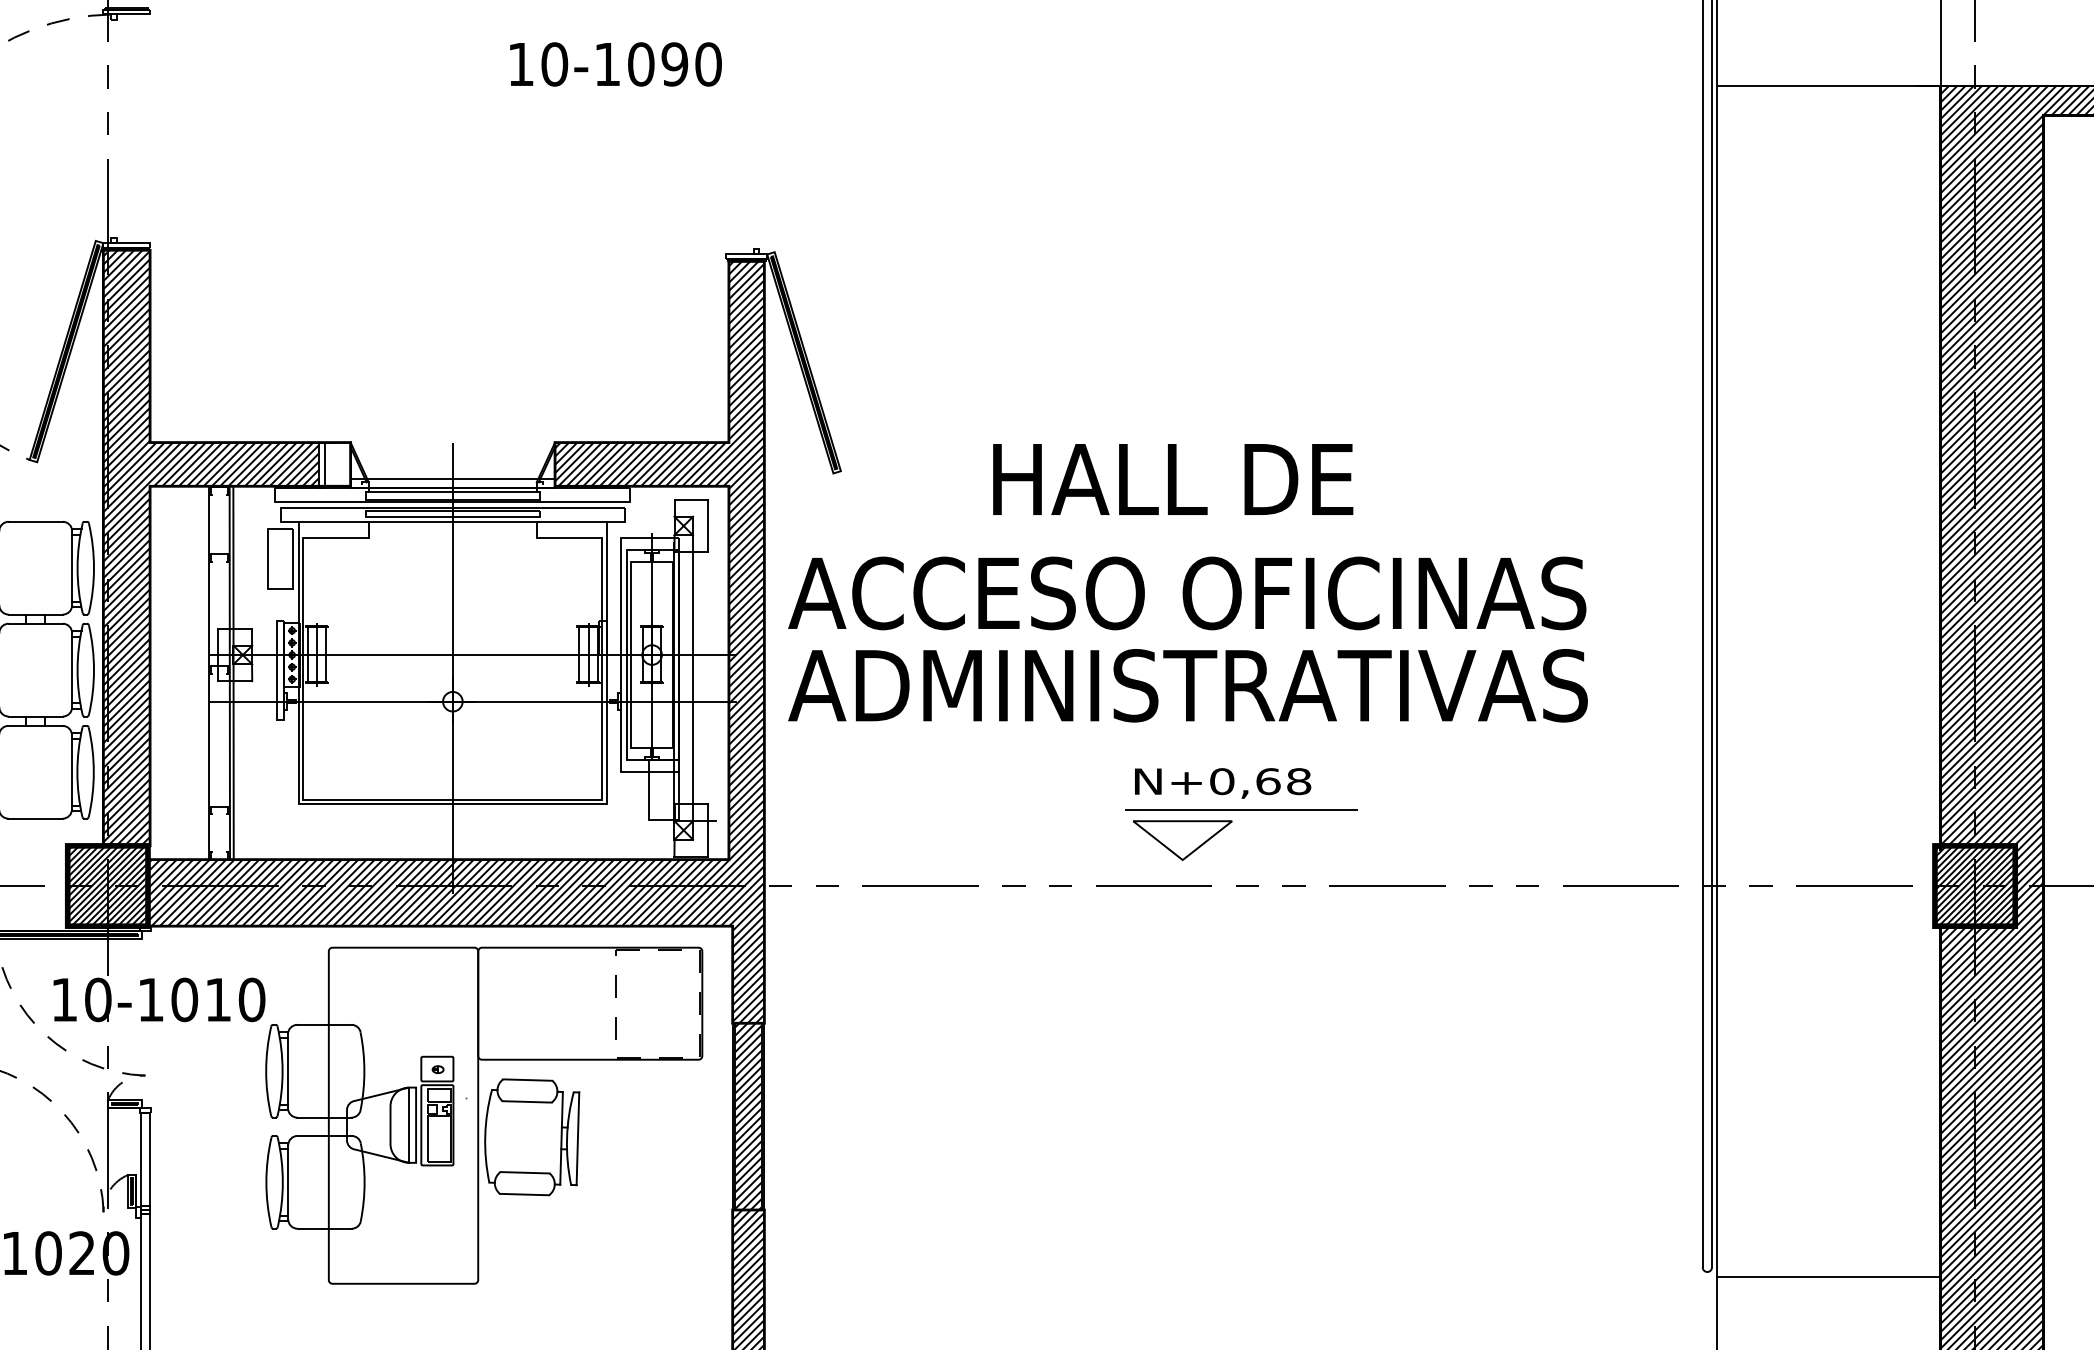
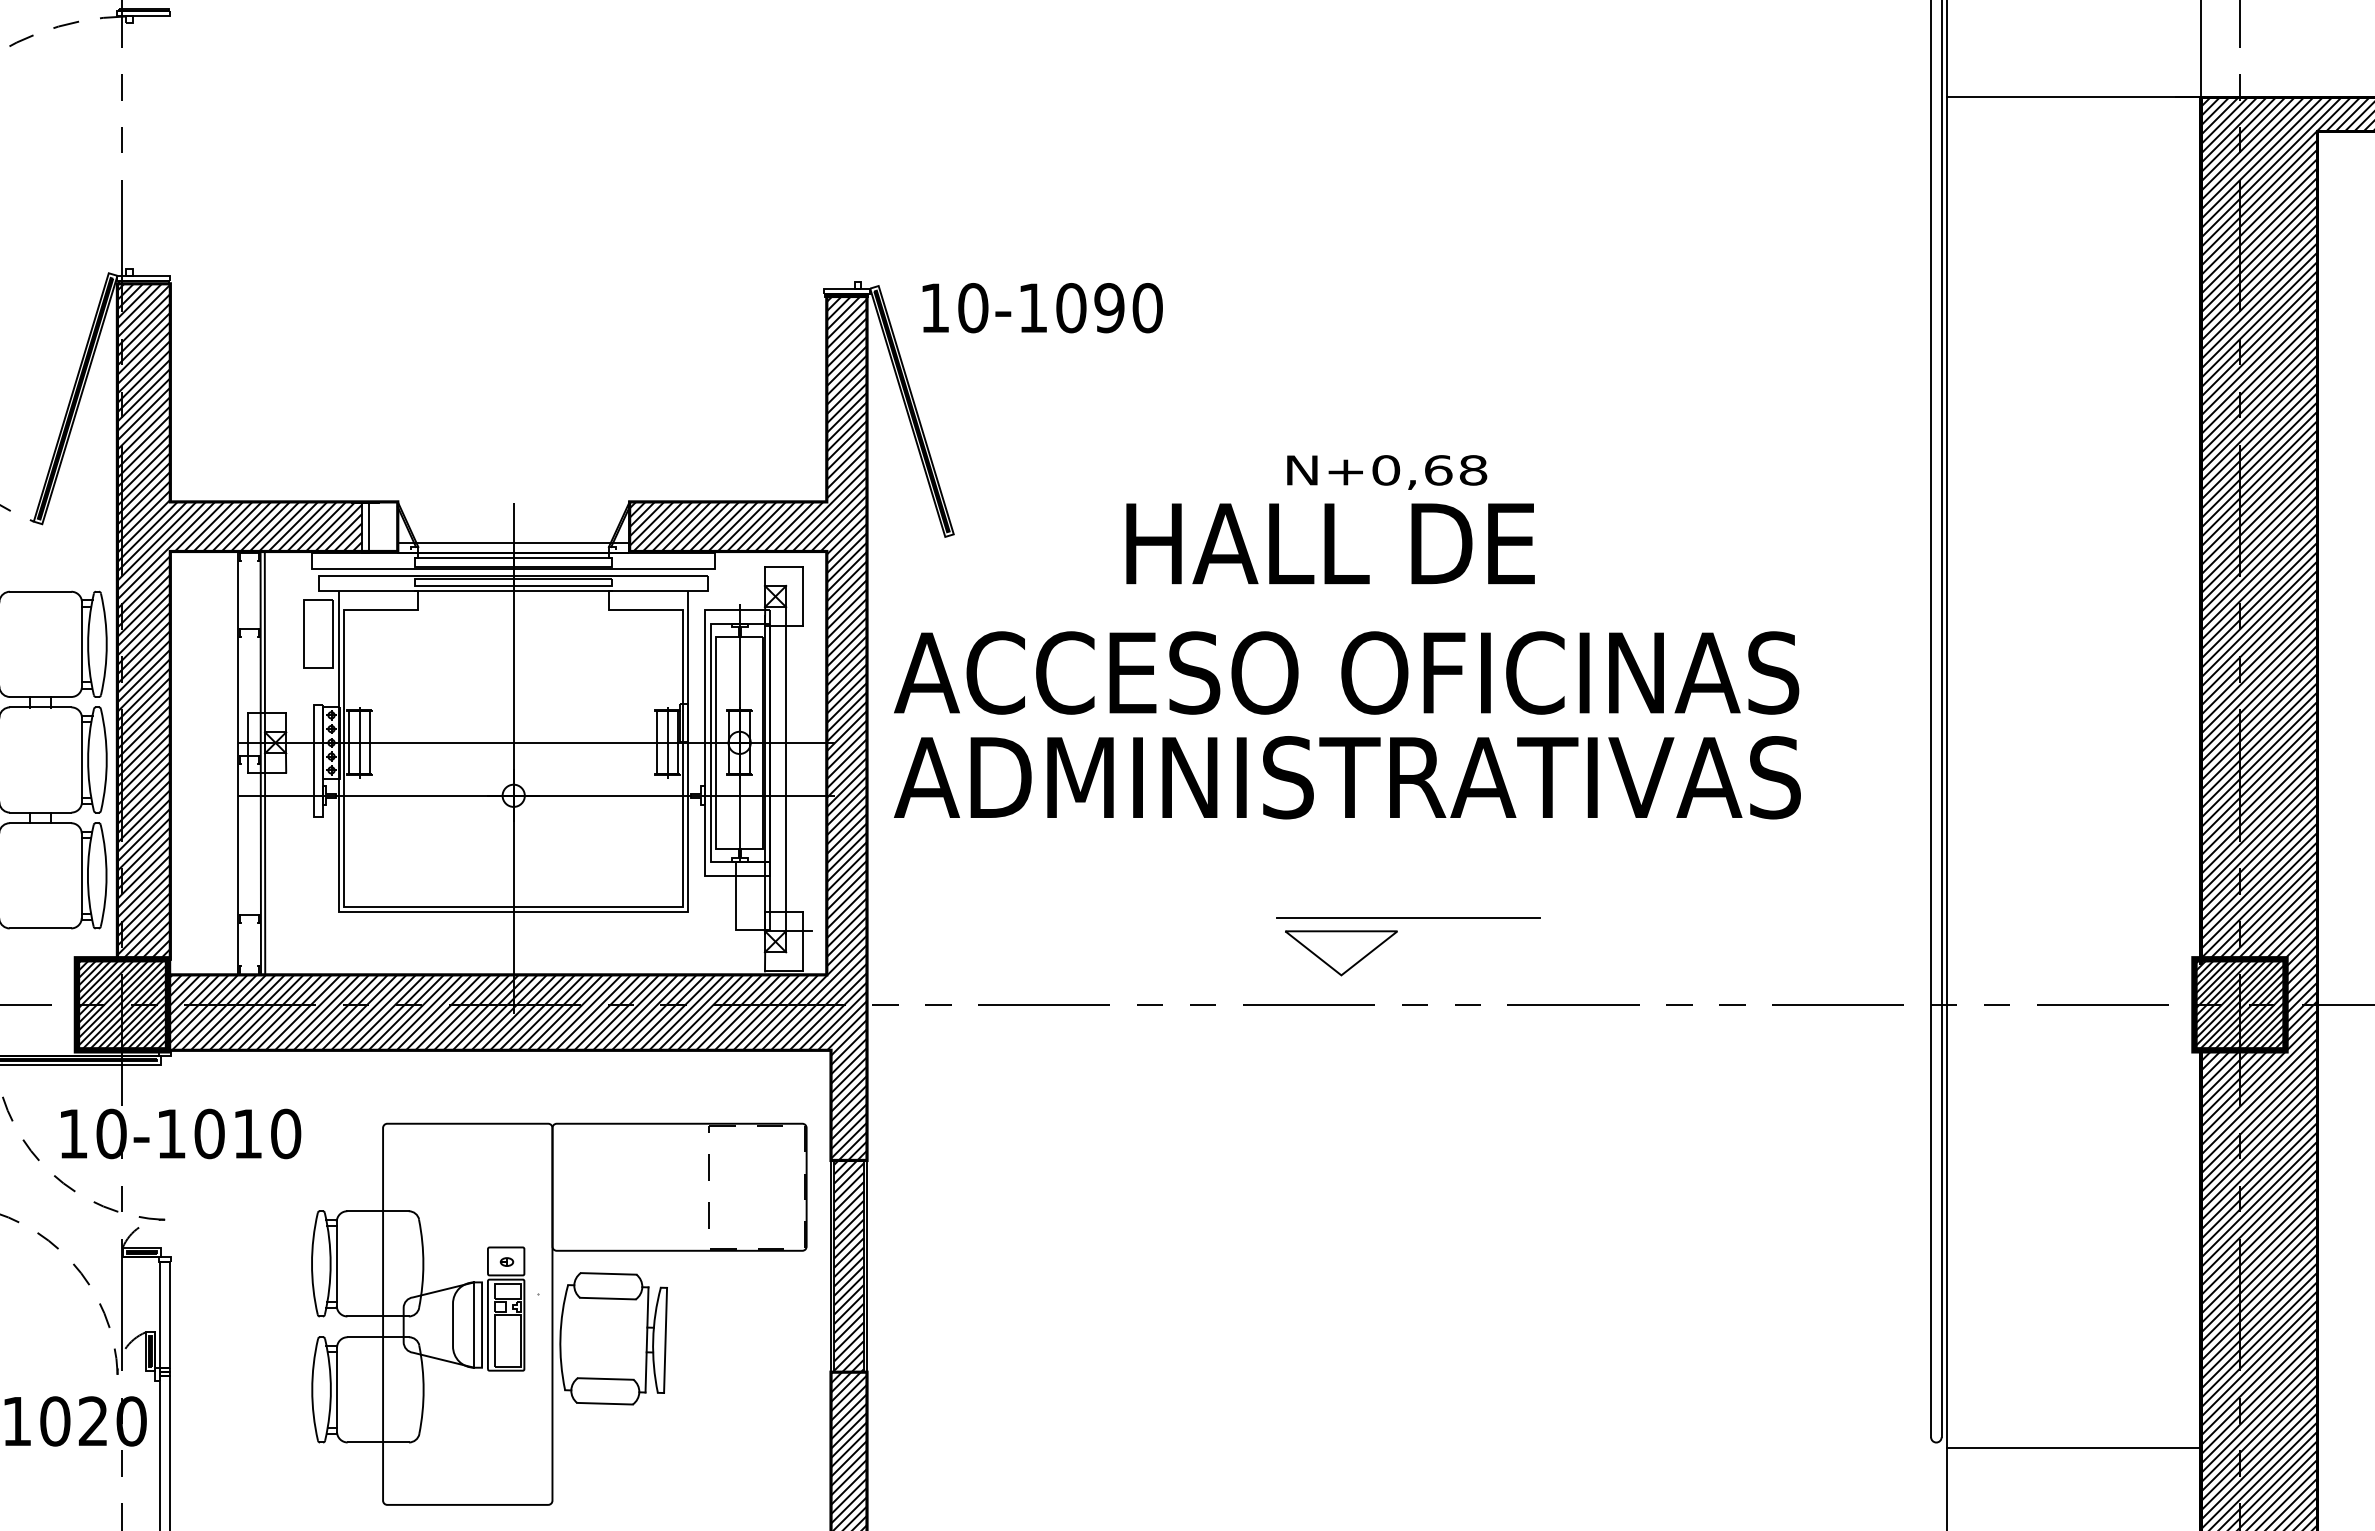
text: (615, 64) -> (1042, 308), moved
text: (1223, 783) -> (1387, 472), moved
part: (484, 1115) -> (559, 1313), moved

